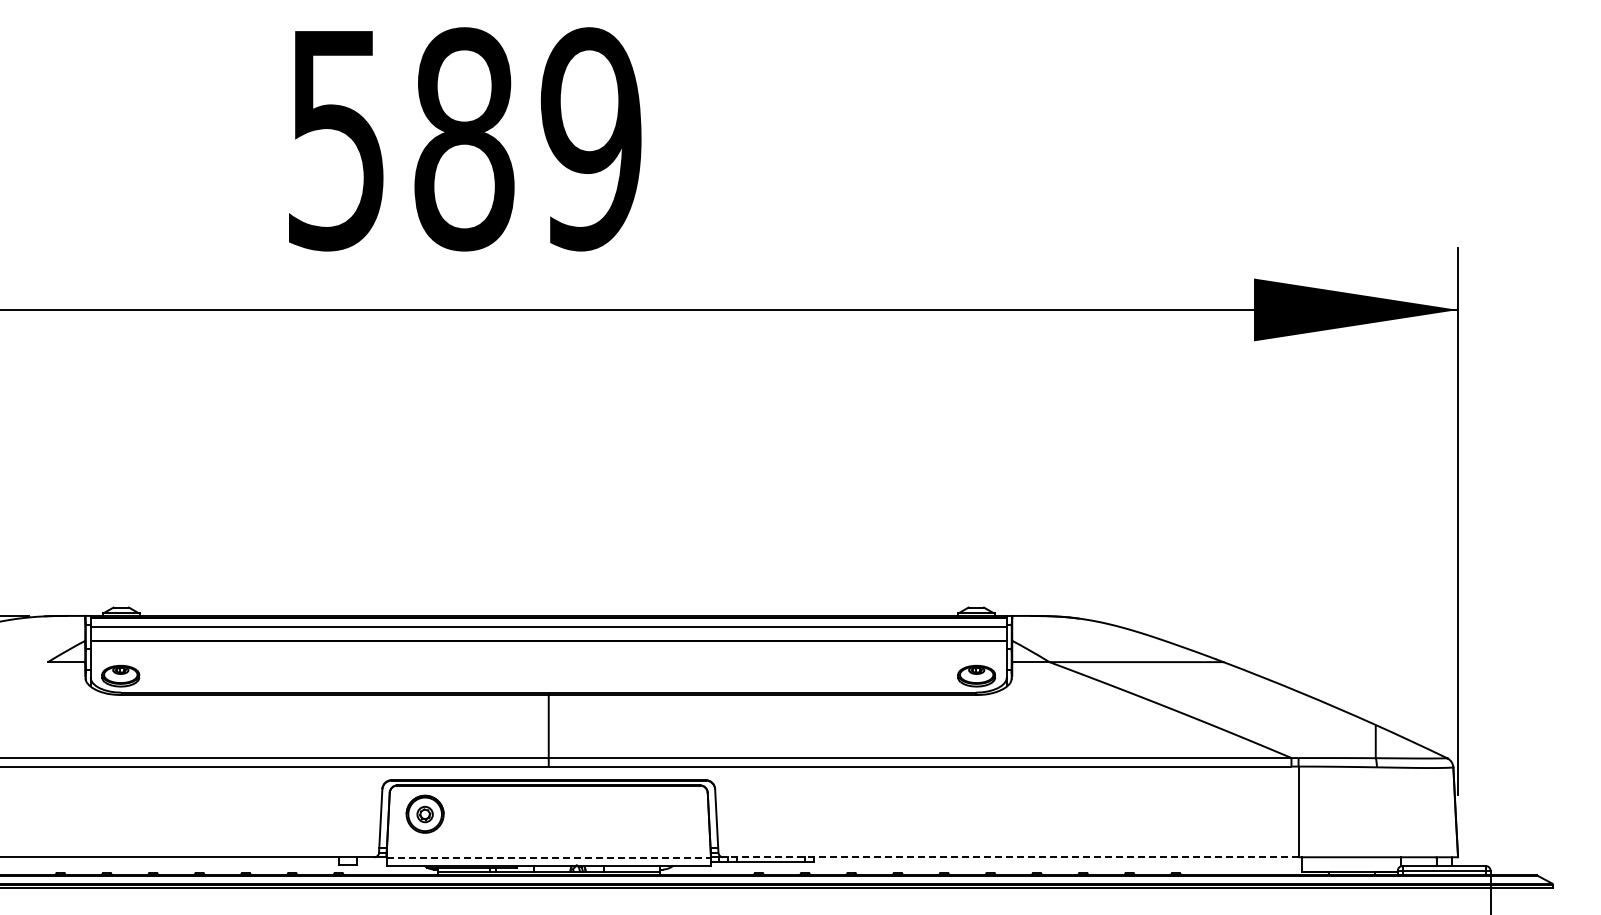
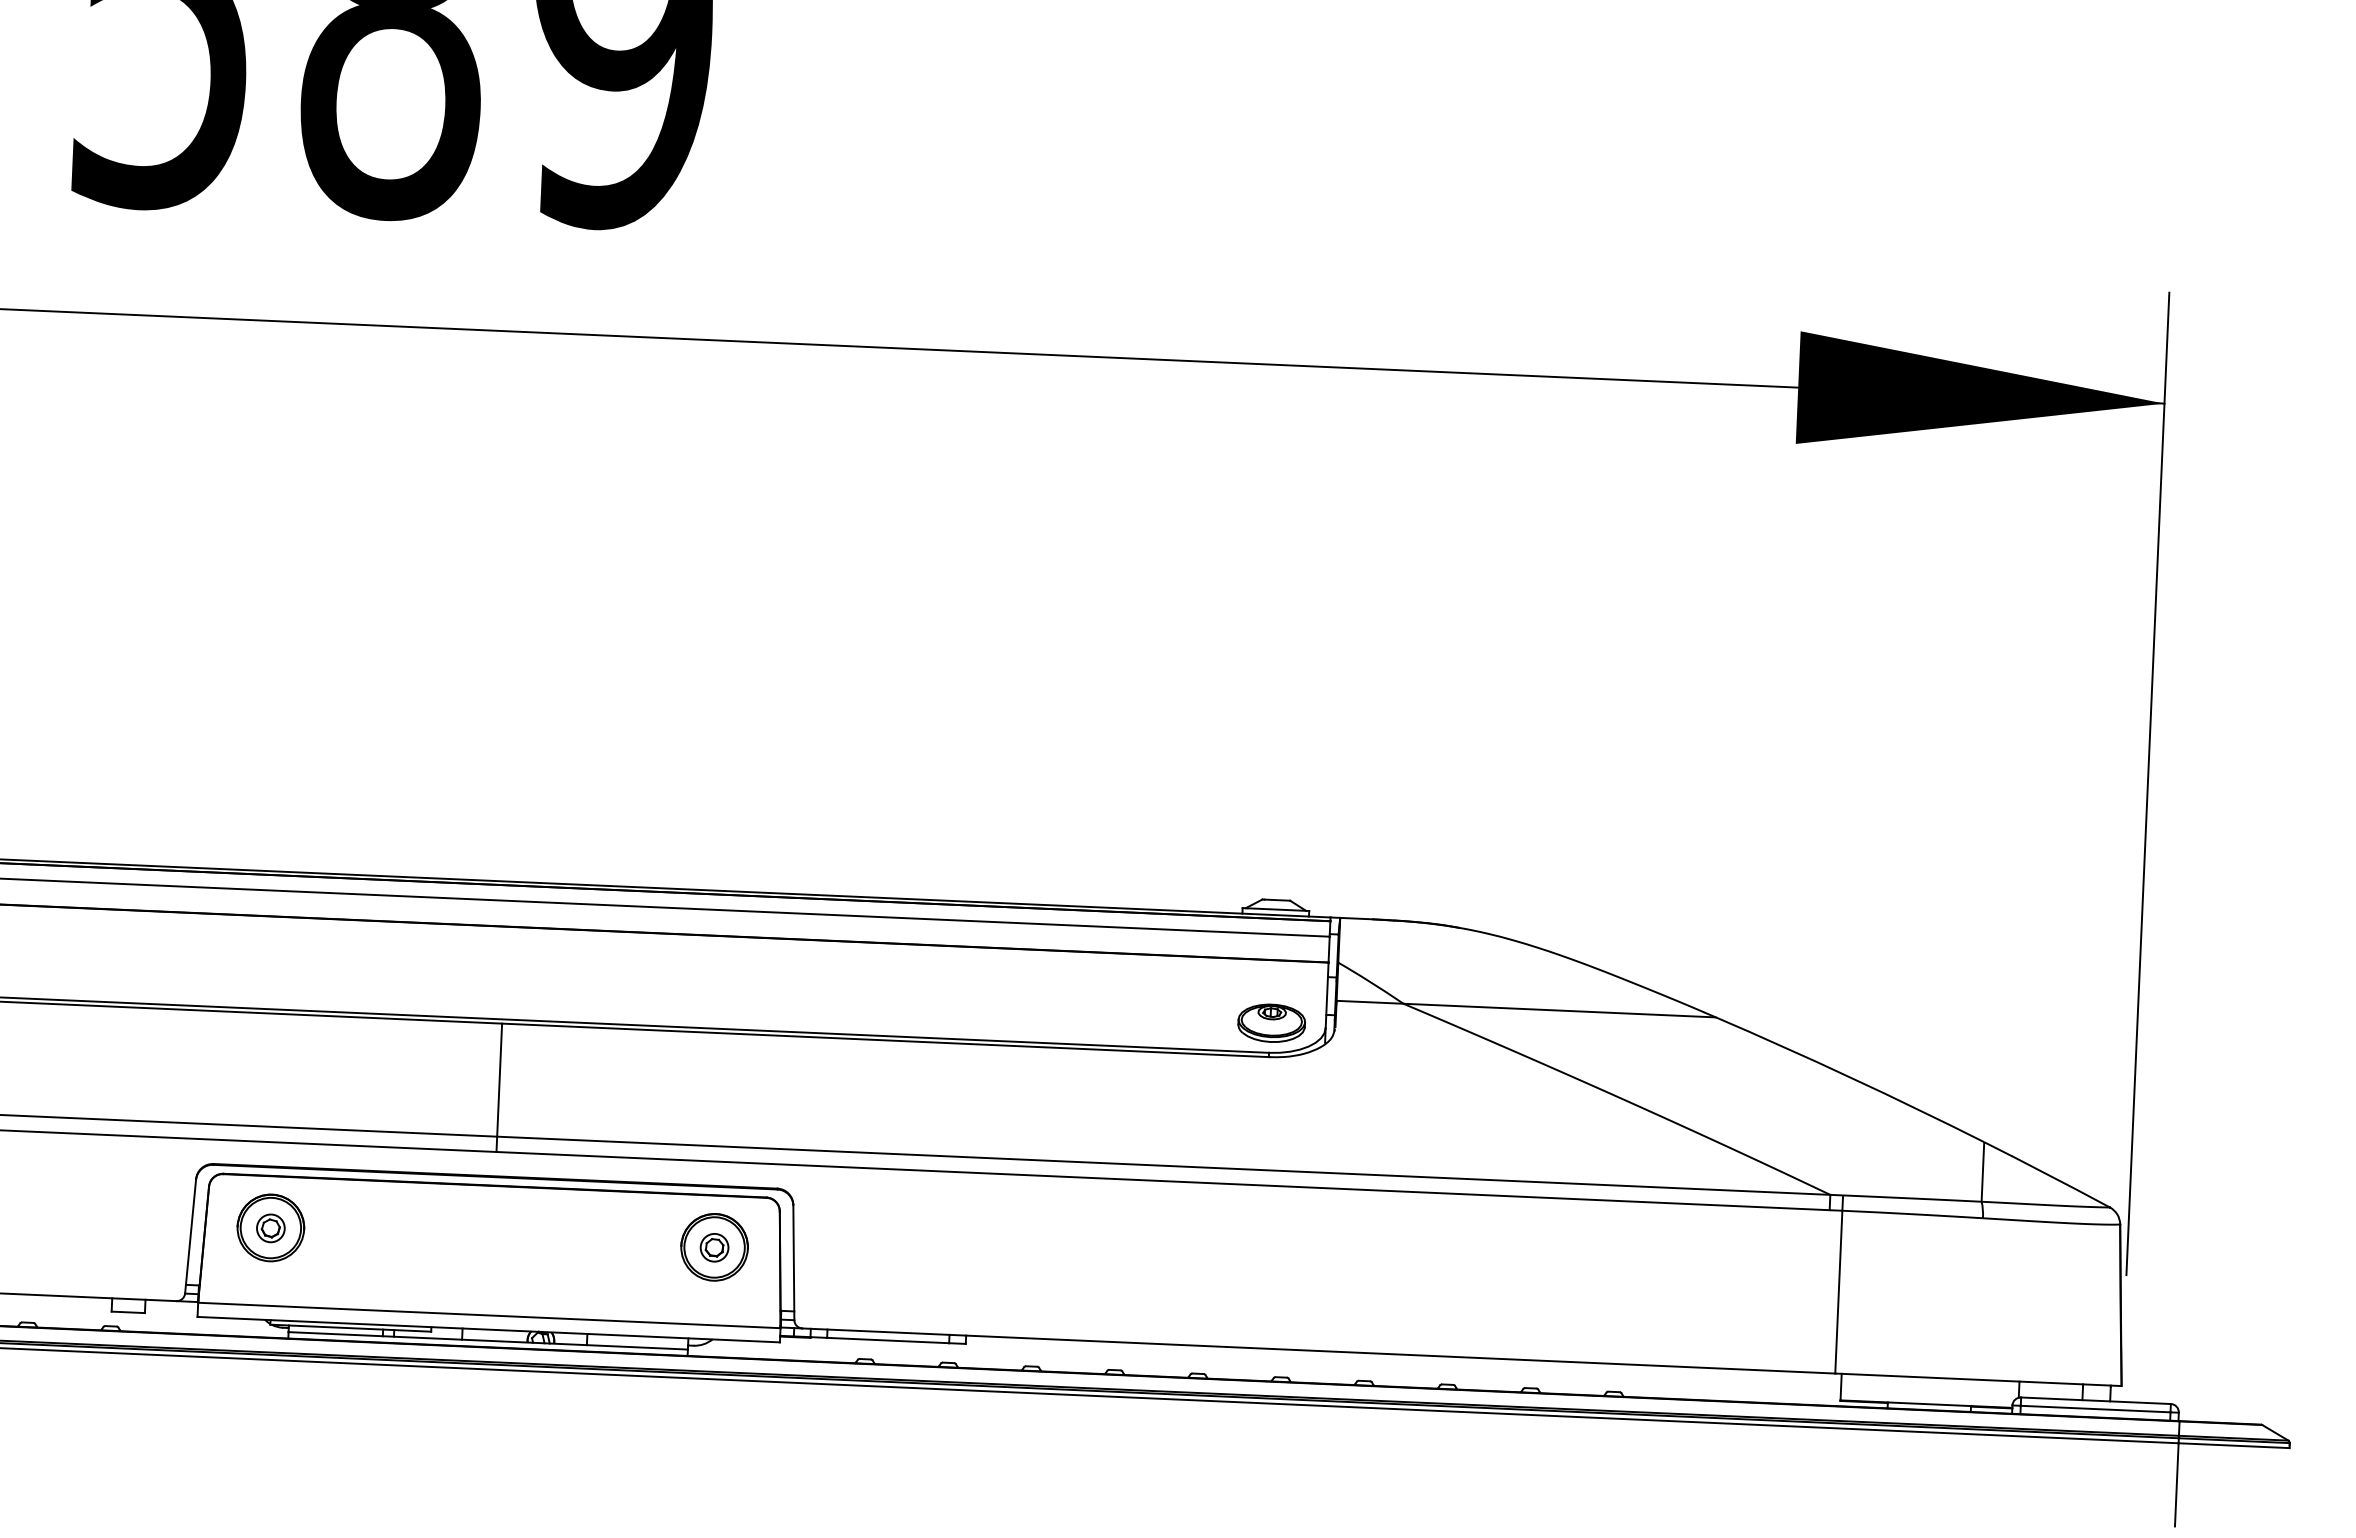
part: (671, 813) -> (713, 1245), added
line: (549, 857) -> (490, 1315), dashed -> solid
line: (1010, 857) -> (1318, 1351), dashed -> solid

